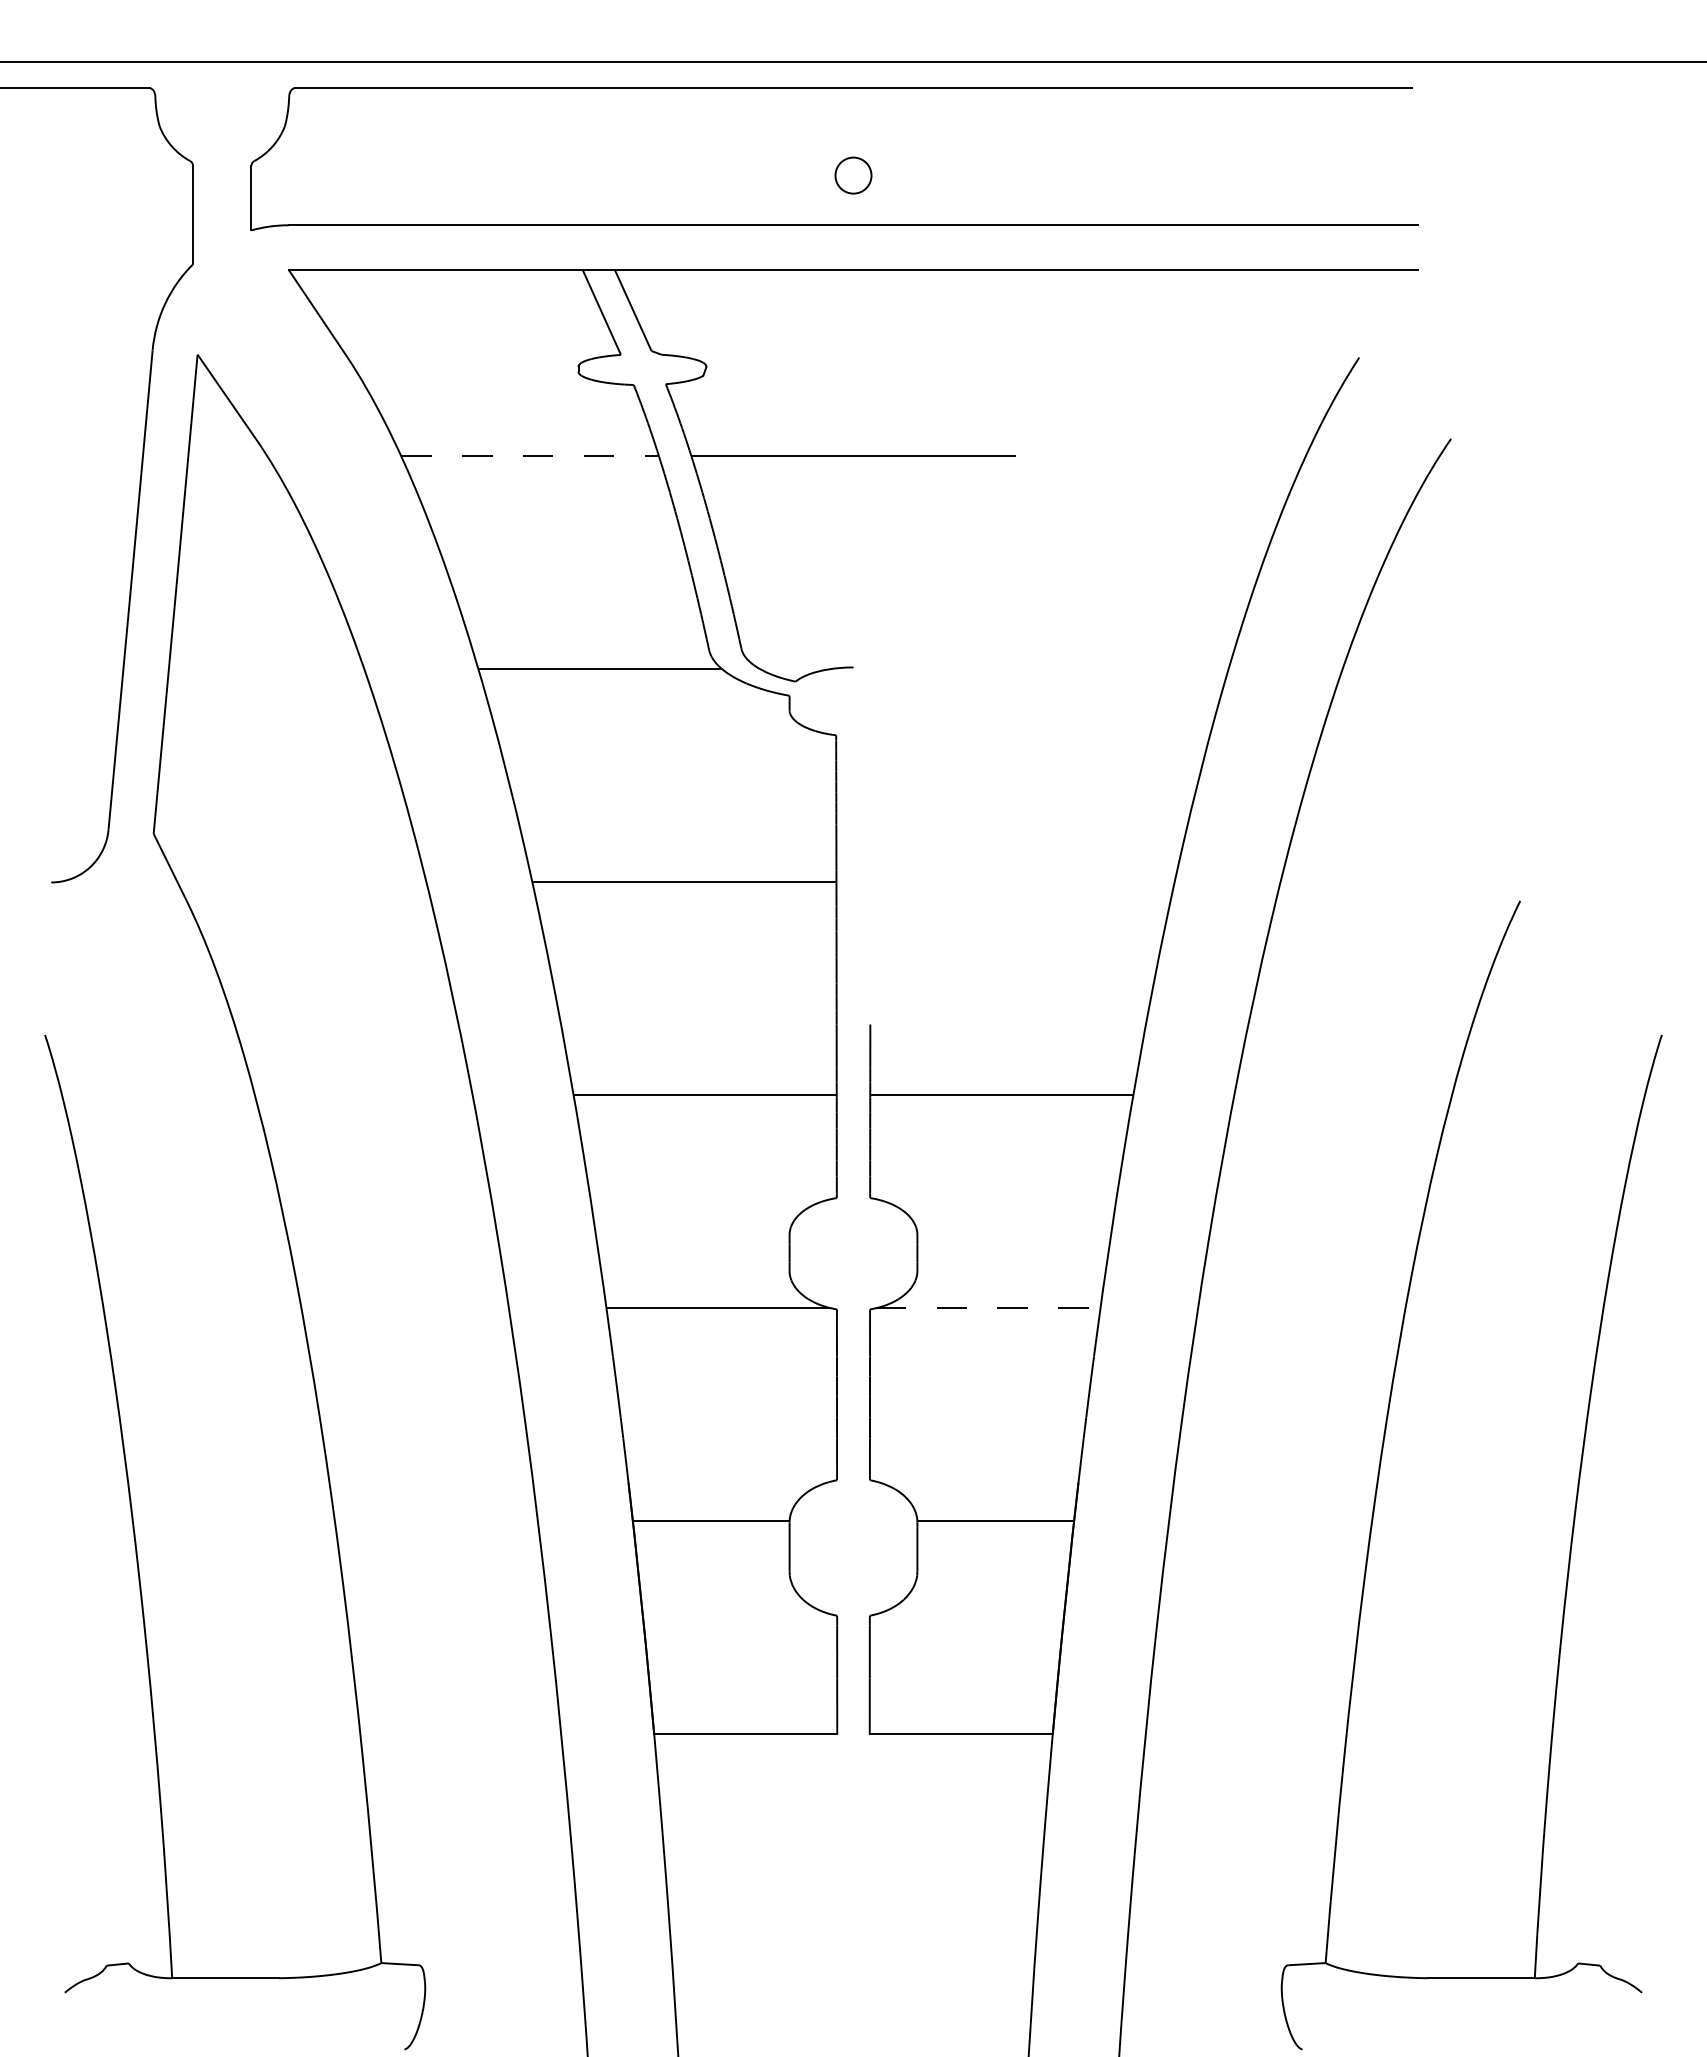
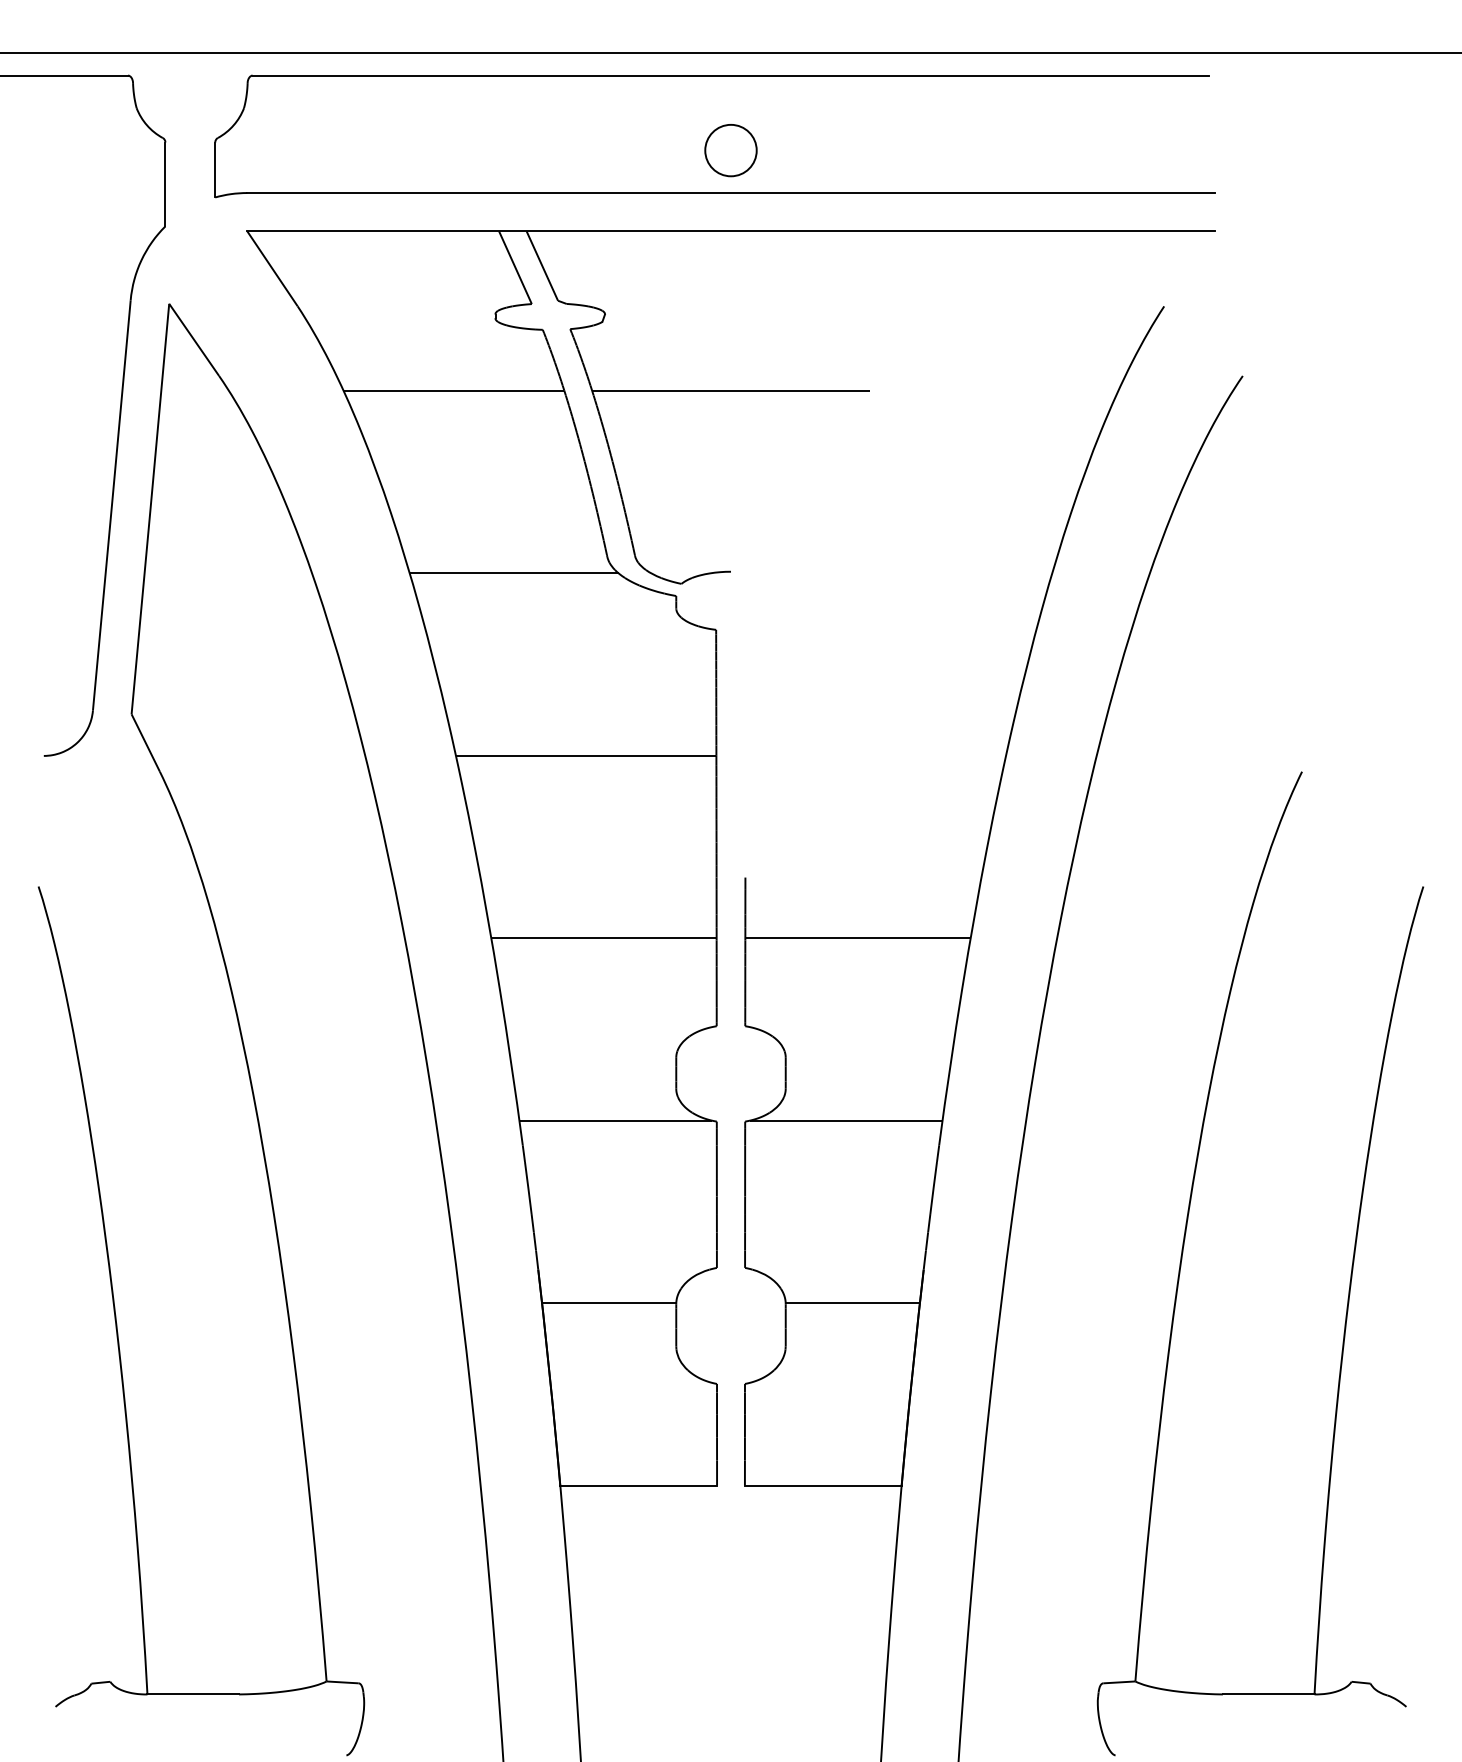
circle: (853, 175) -> (731, 150), size x1.67
line: (530, 456) -> (454, 391), dashed -> solid
line: (988, 1308) -> (846, 1120), dashed -> solid

